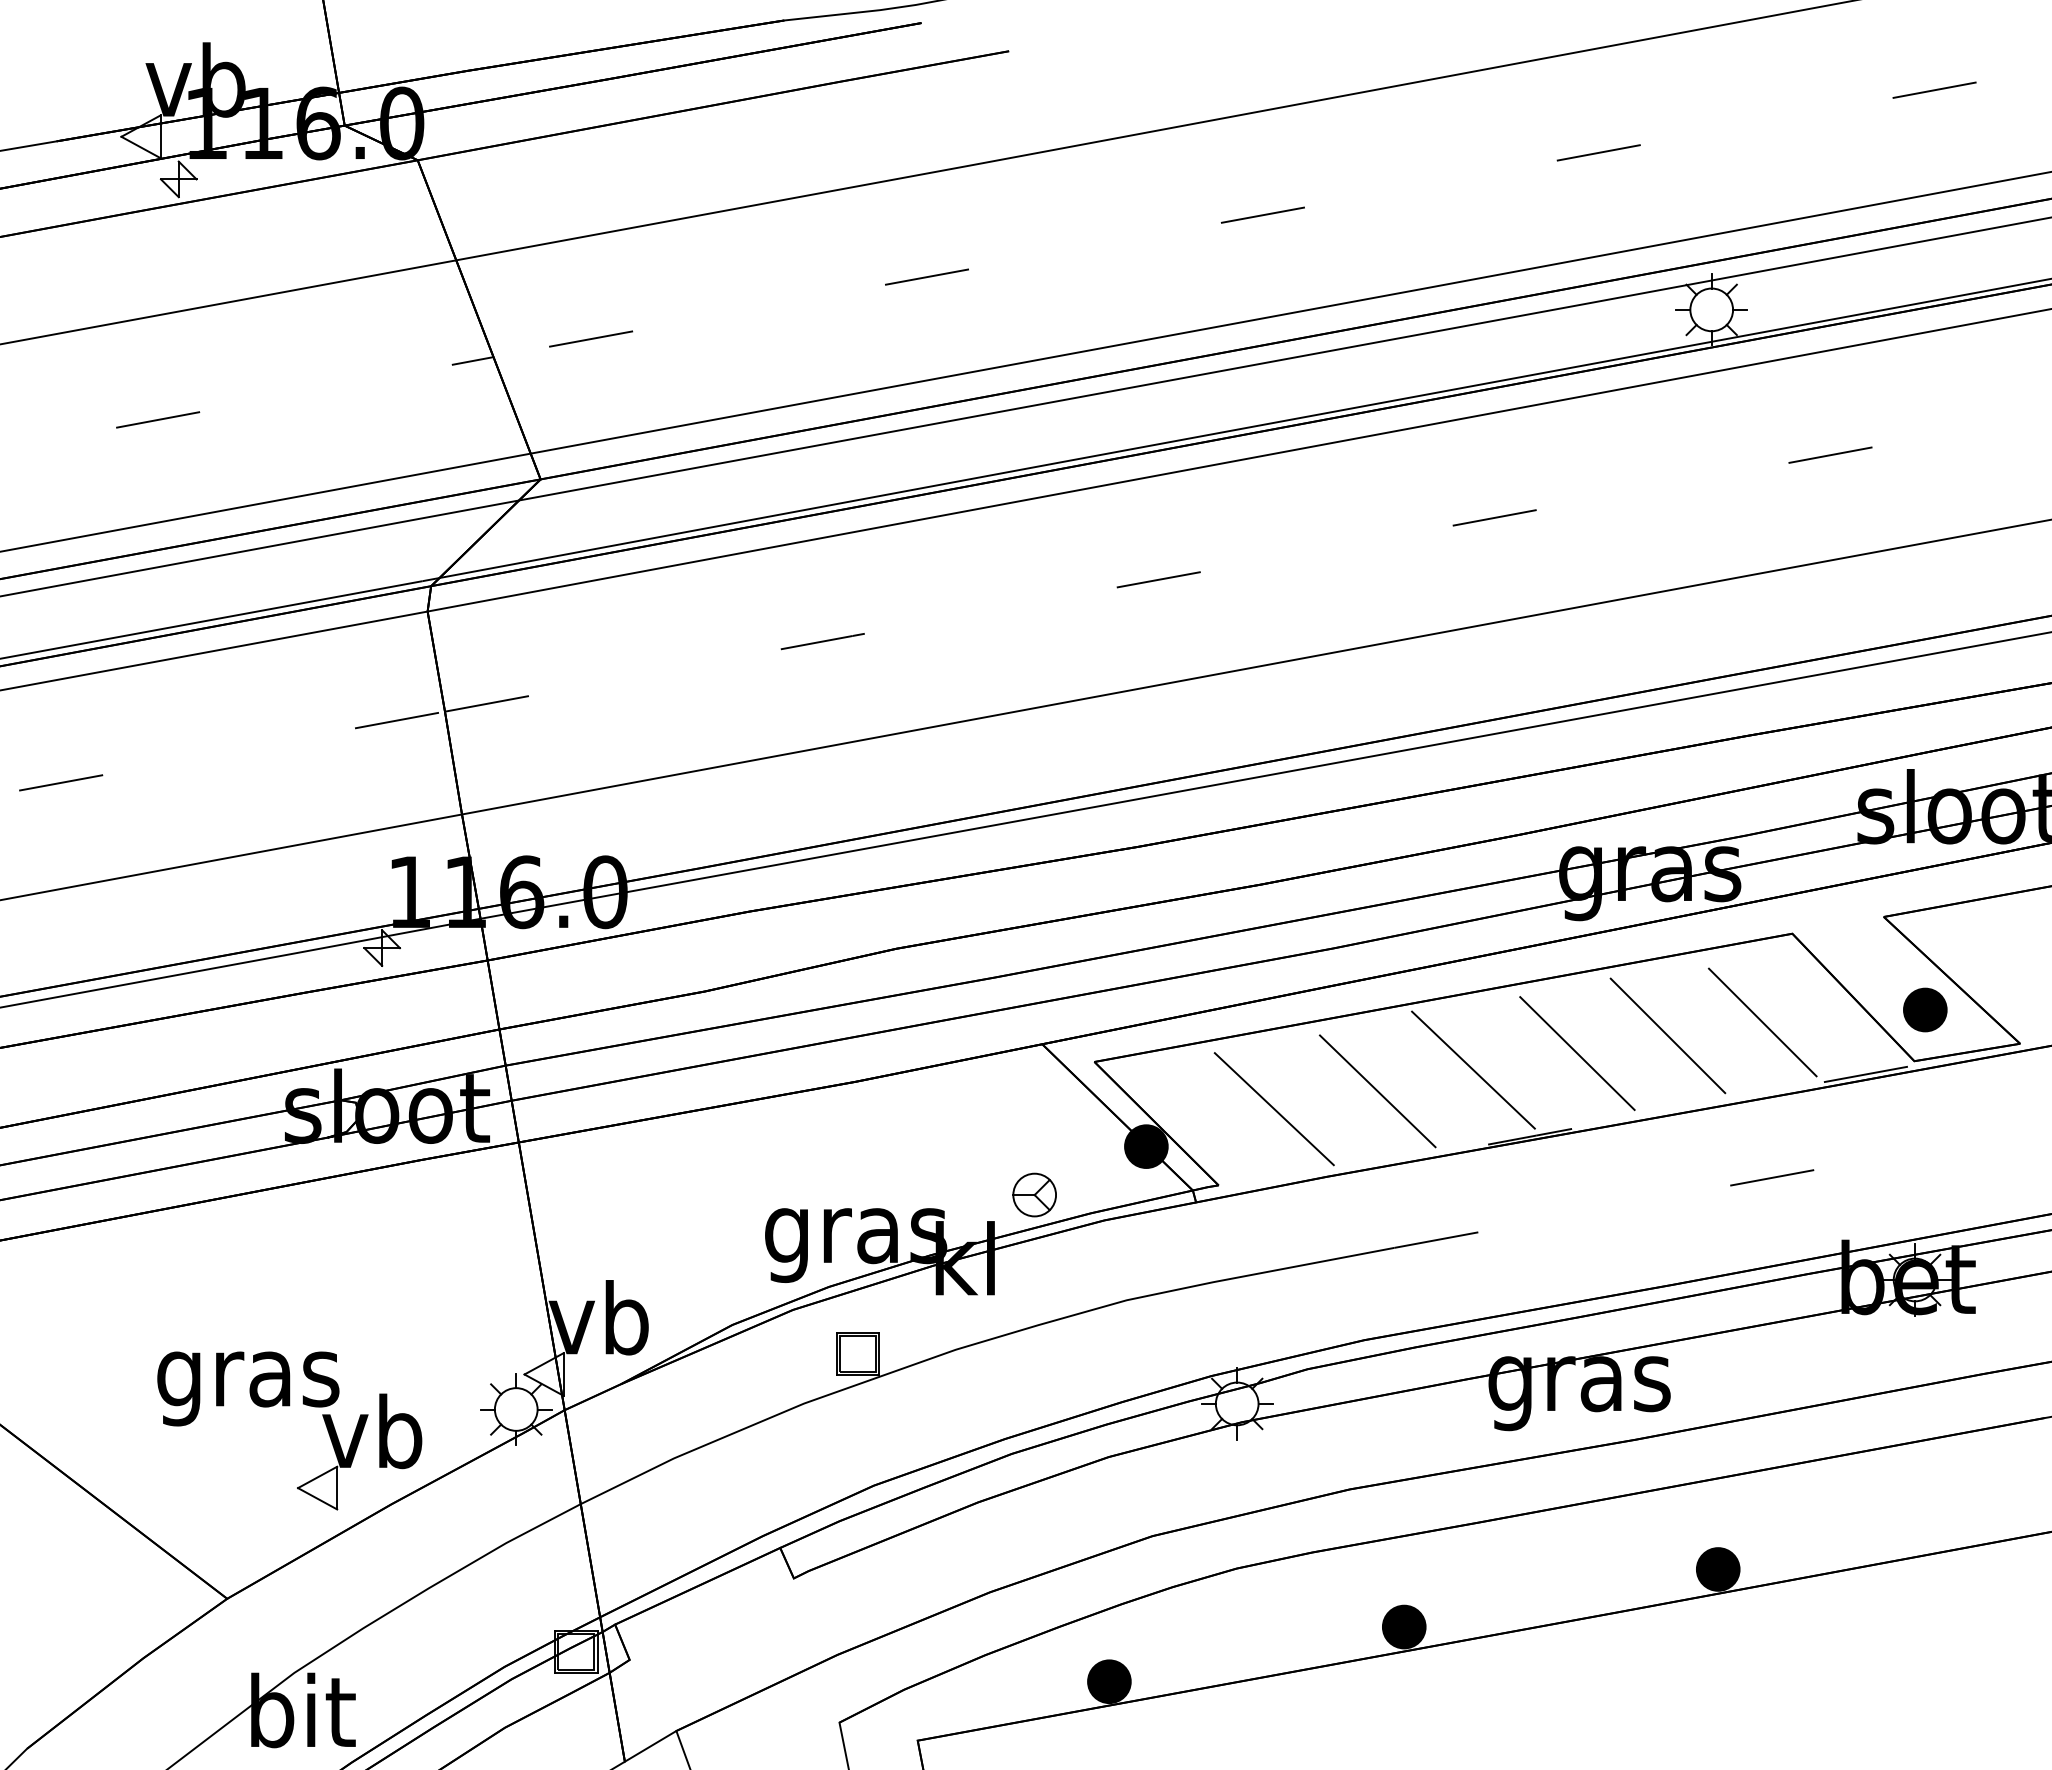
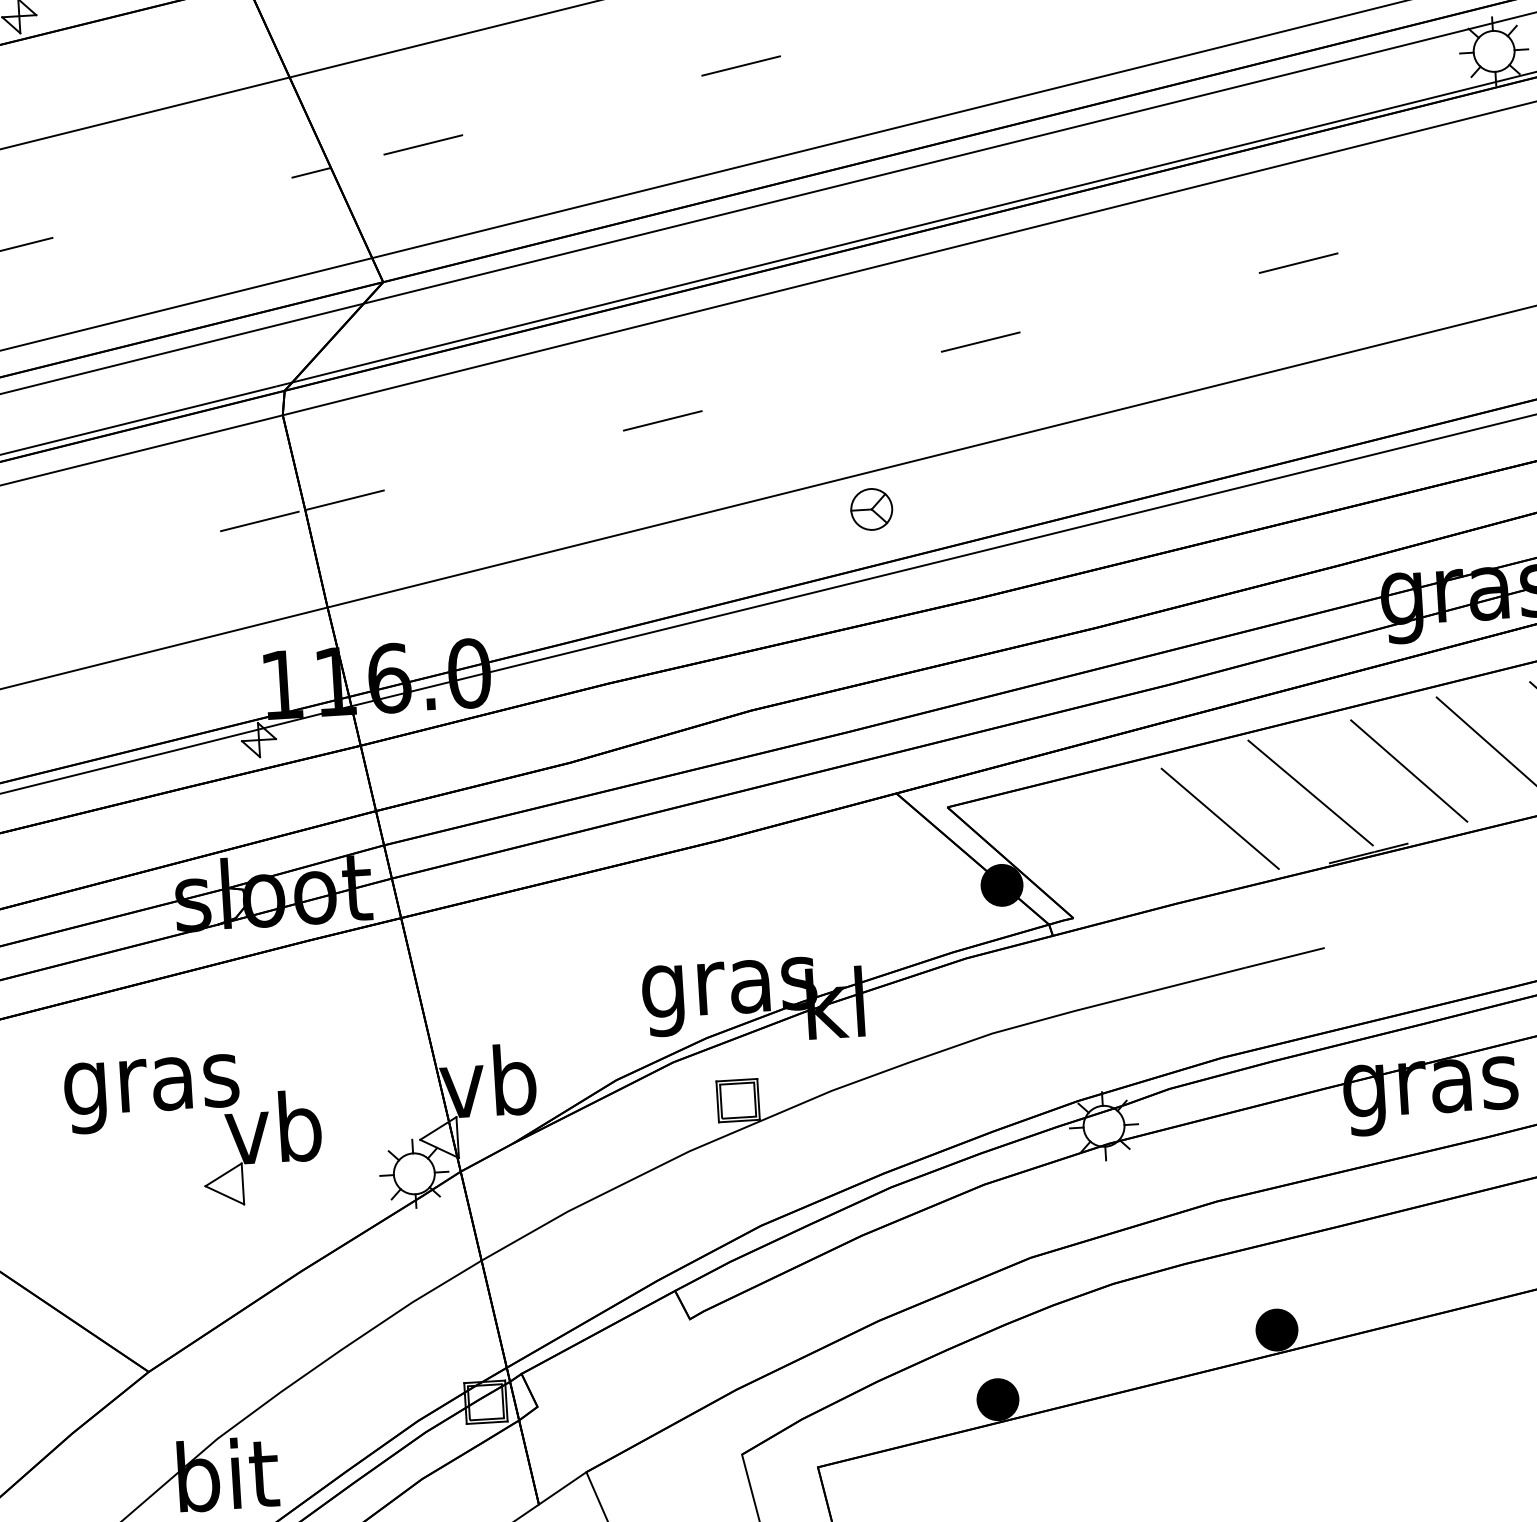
line: (1273, 1109) -> (1121, 842), removed
part: (1034, 1194) -> (871, 508), moved
part: (289, 1406) -> (192, 1108), moved

